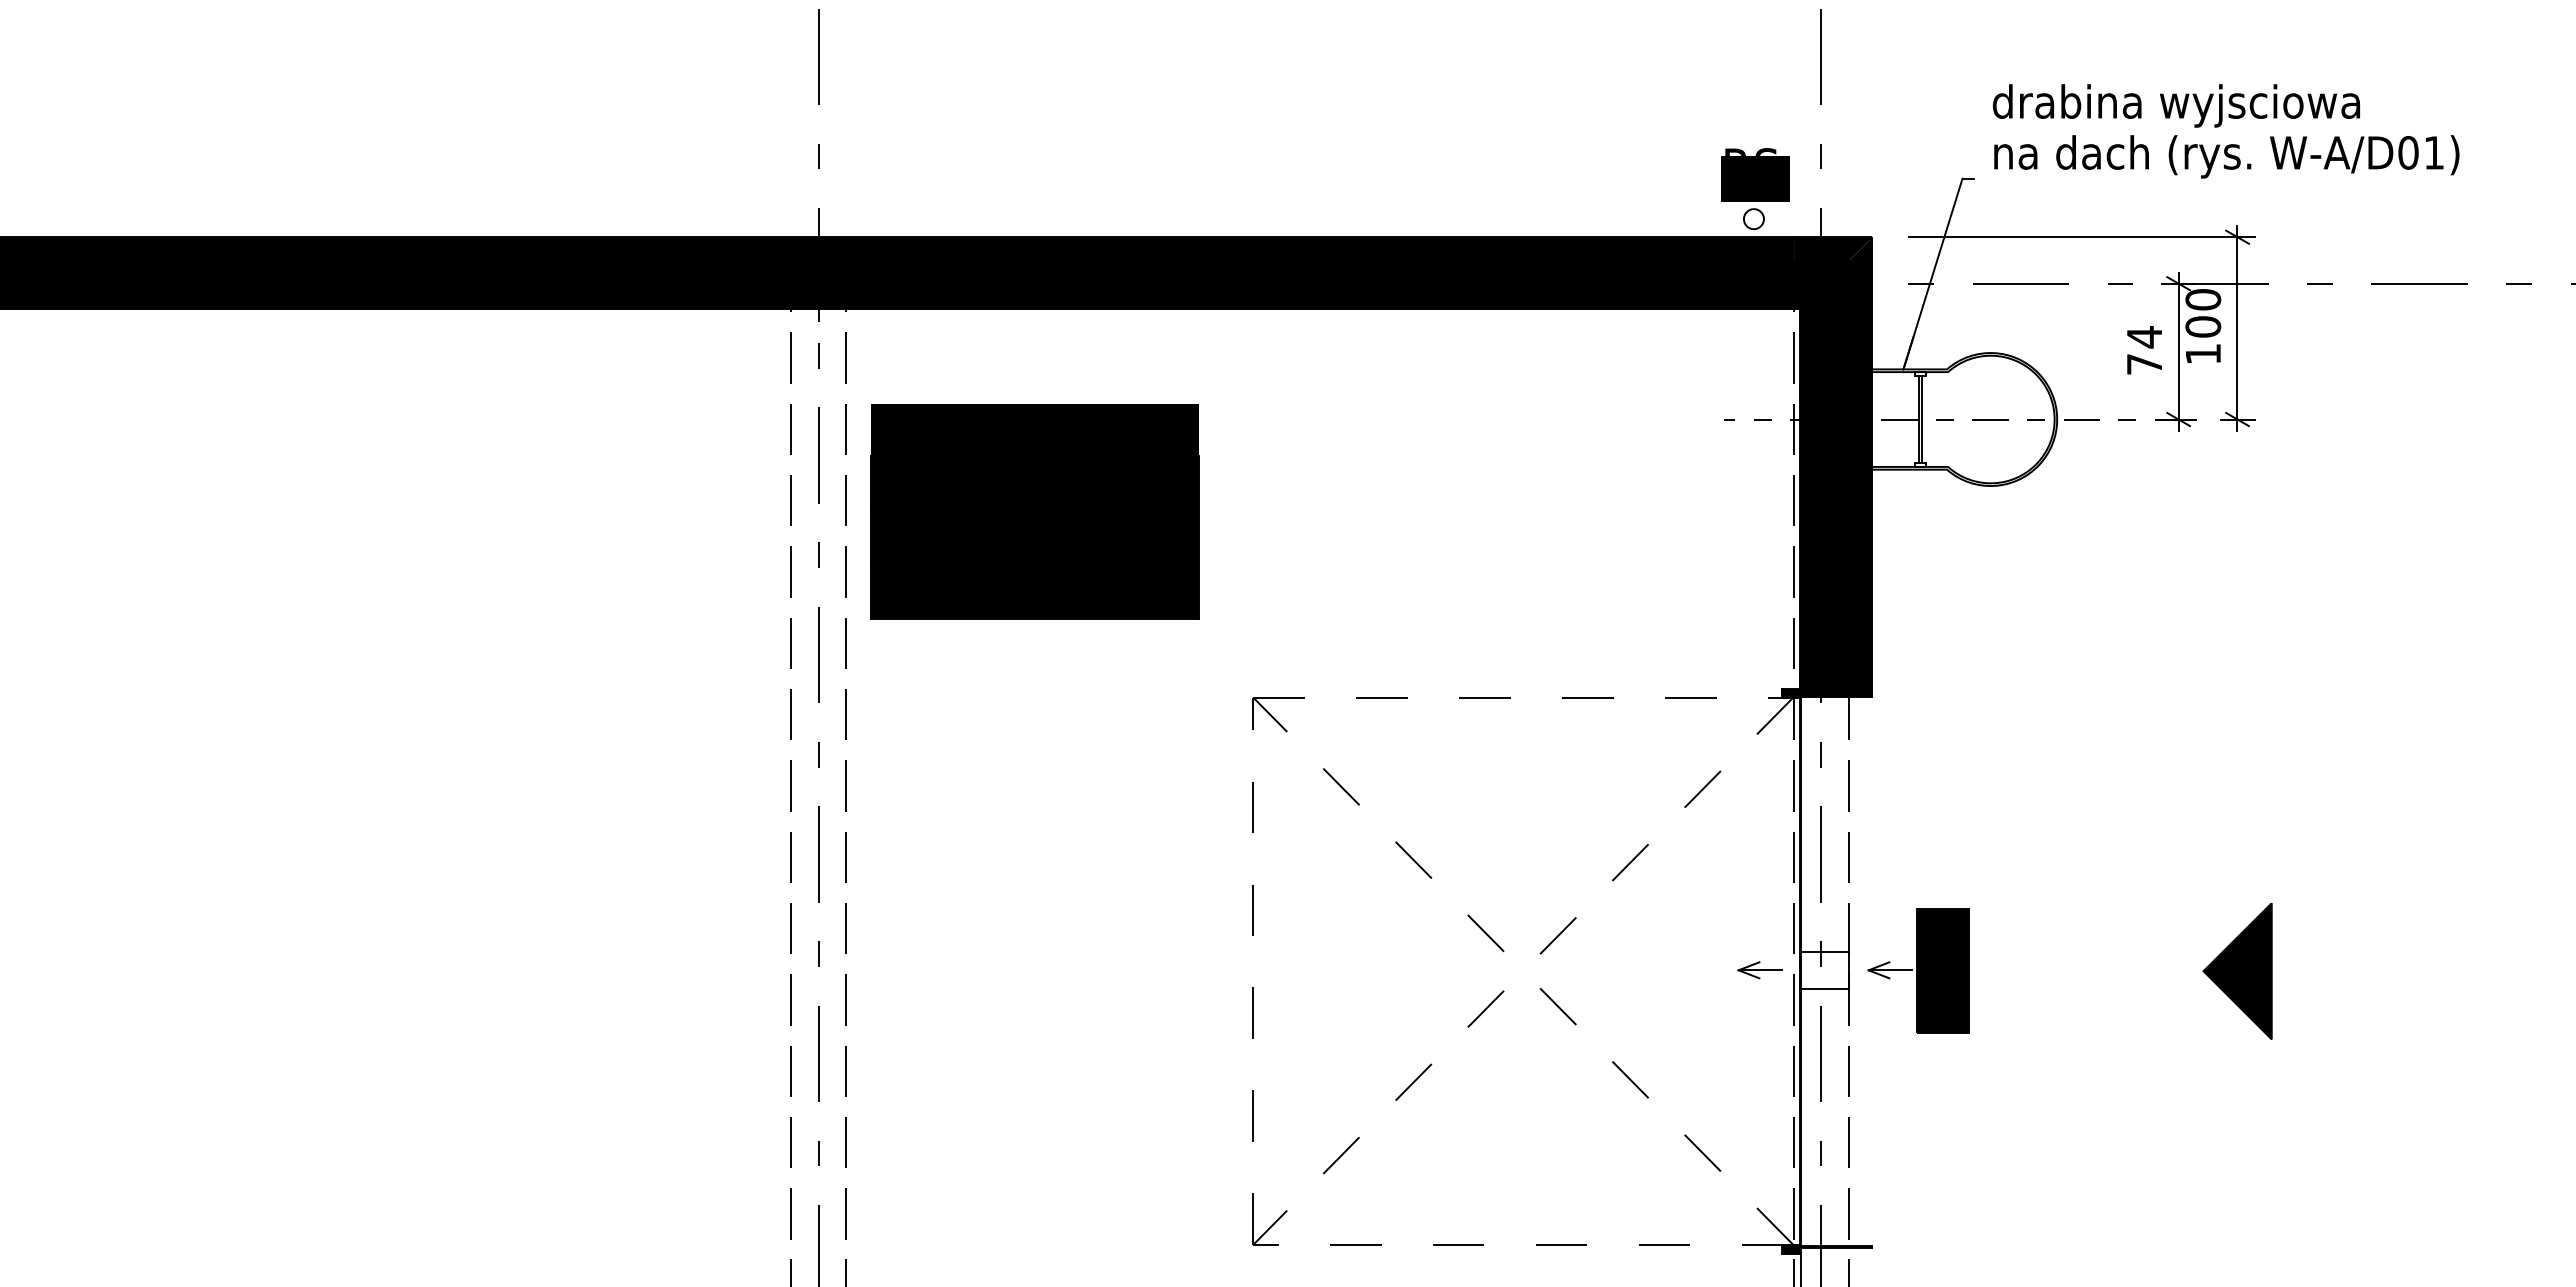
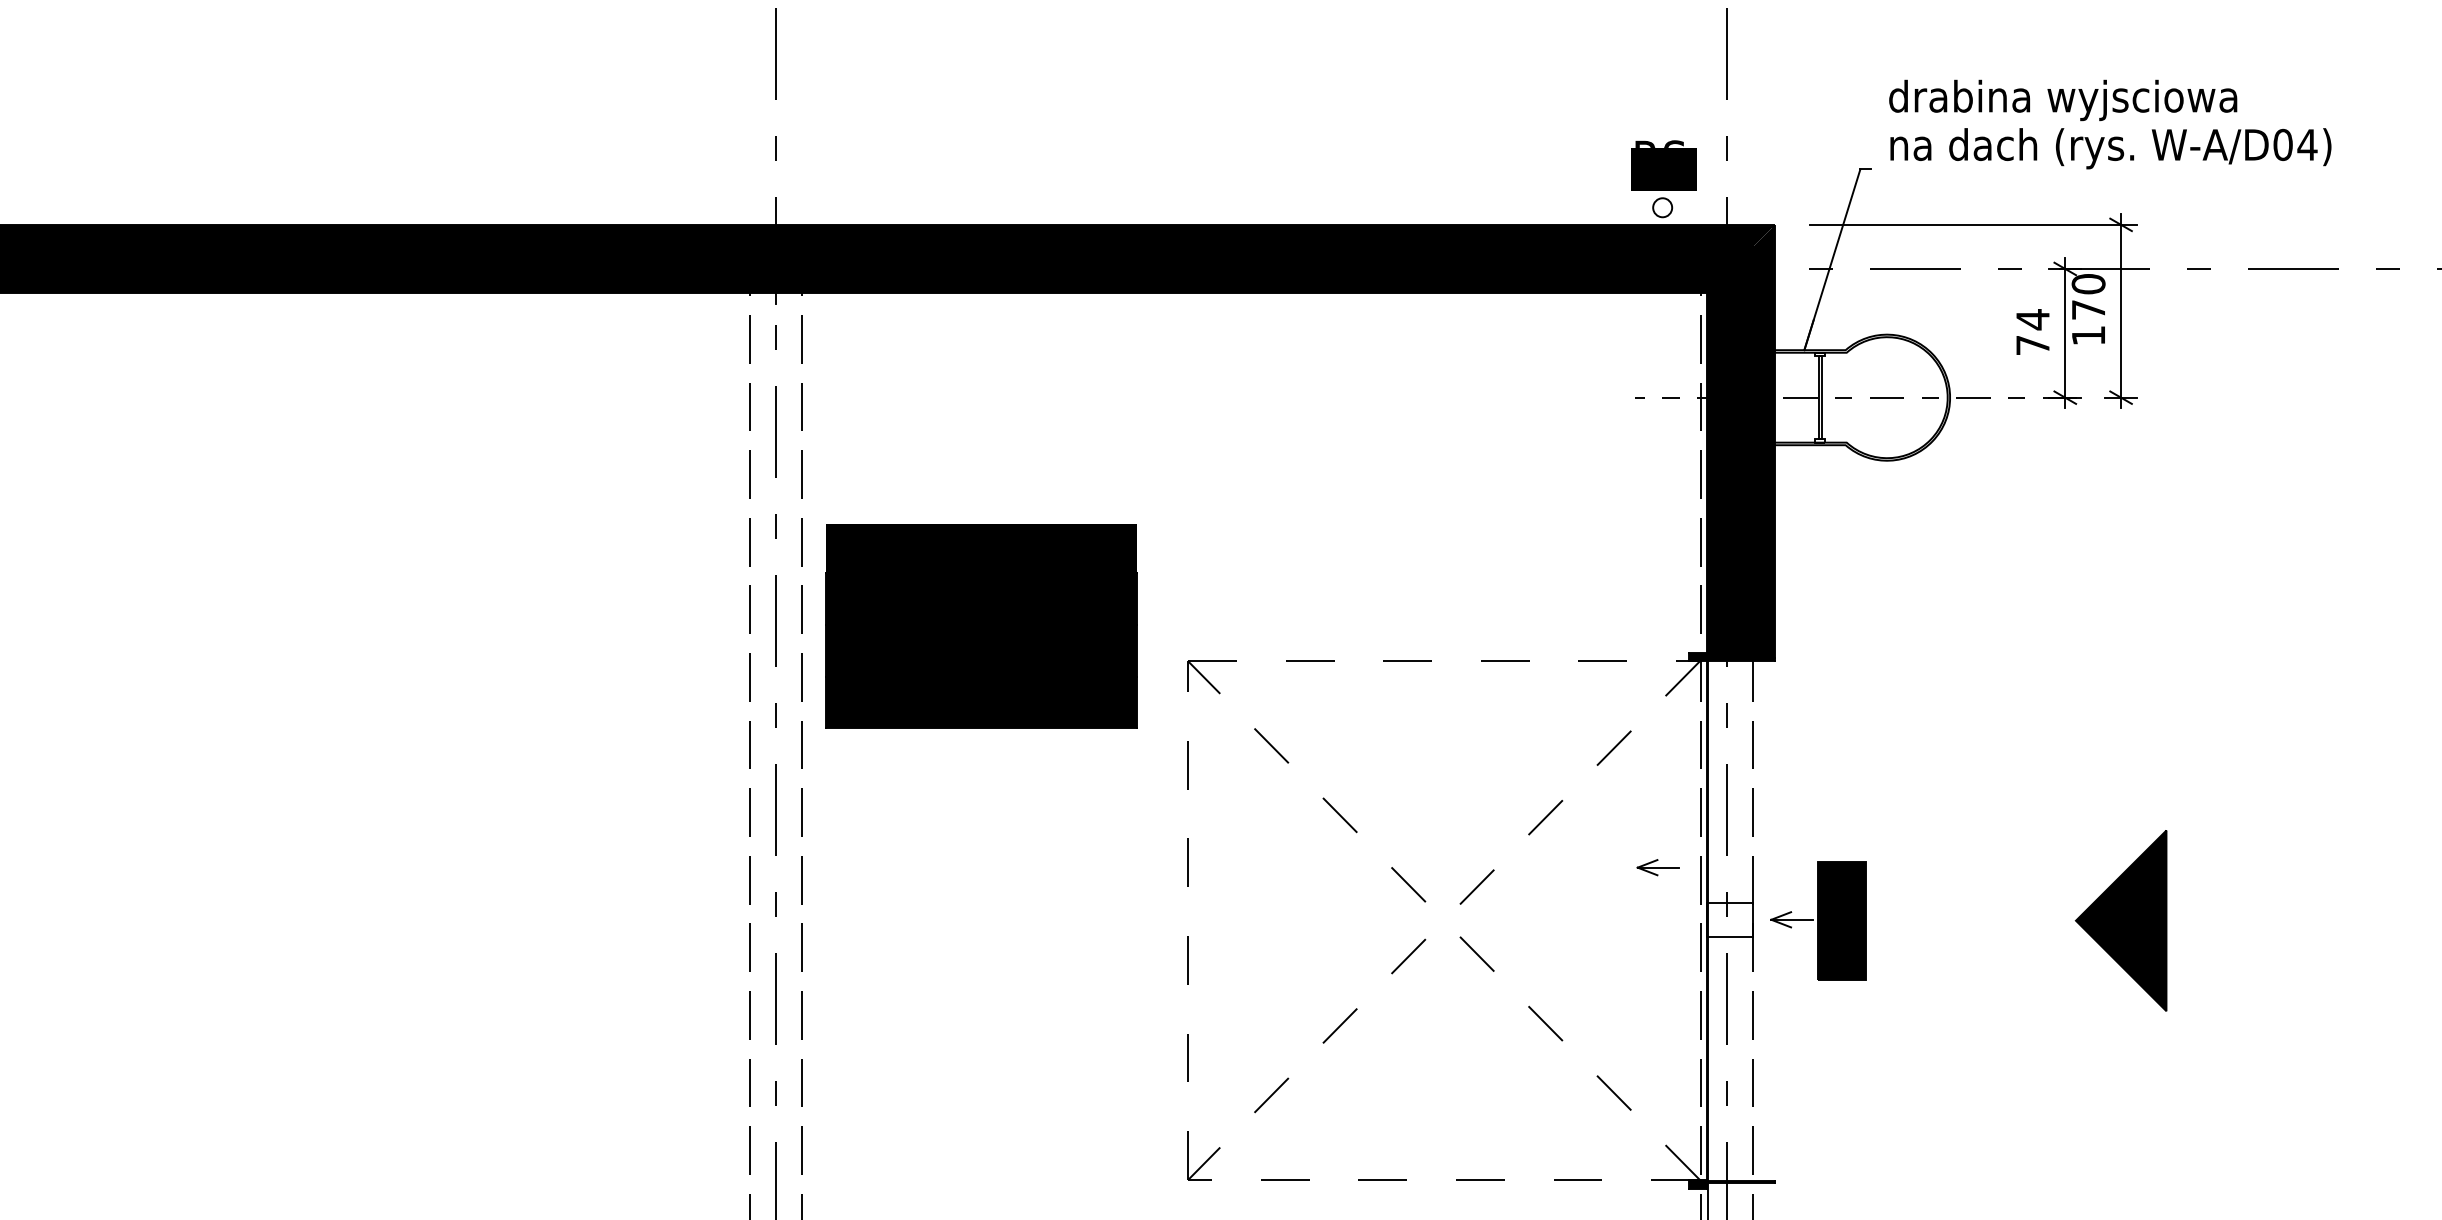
text: (2433, 152) -> (2306, 144), W-A/D01) -> W-A/D04)
text: (2203, 326) -> (2088, 309), 100 -> 170
part: (1034, 511) -> (980, 626), moved
part: (1759, 970) -> (1657, 867), moved
part: (2237, 970) -> (2121, 919), size x1.4

